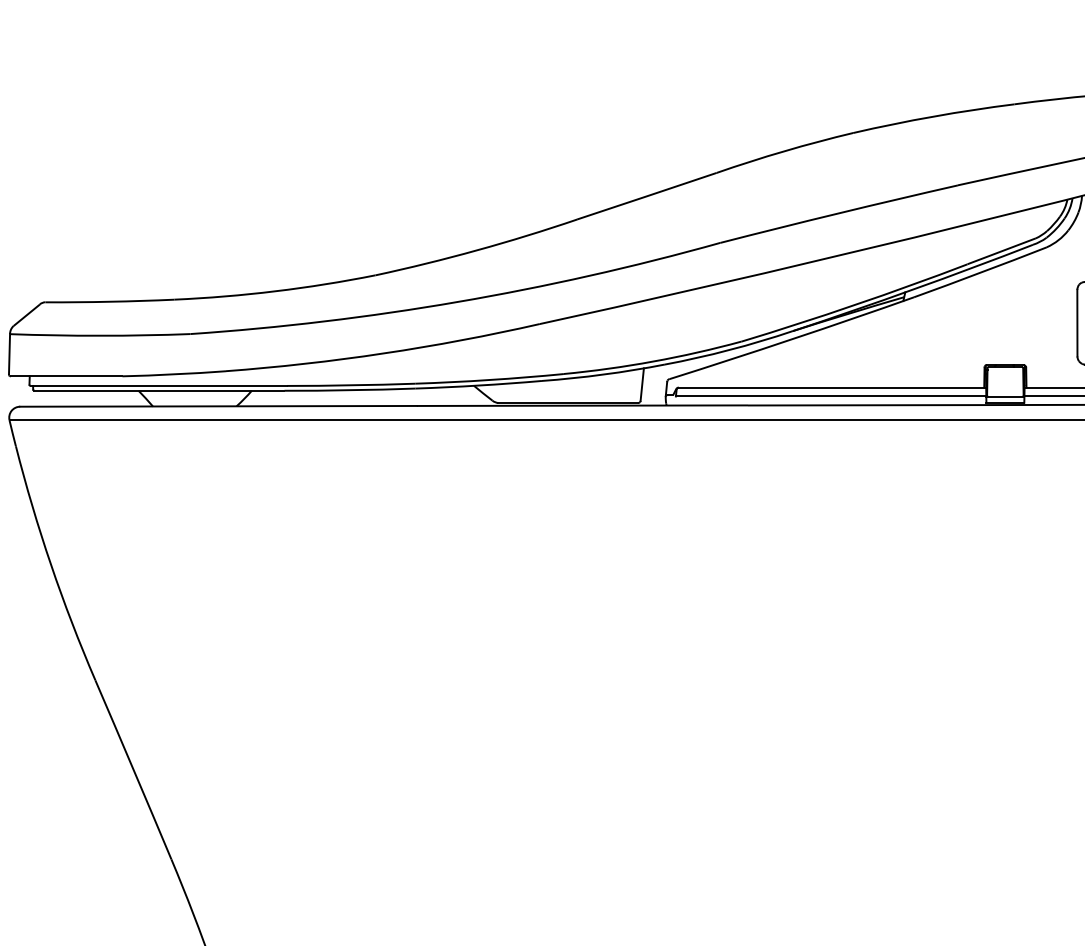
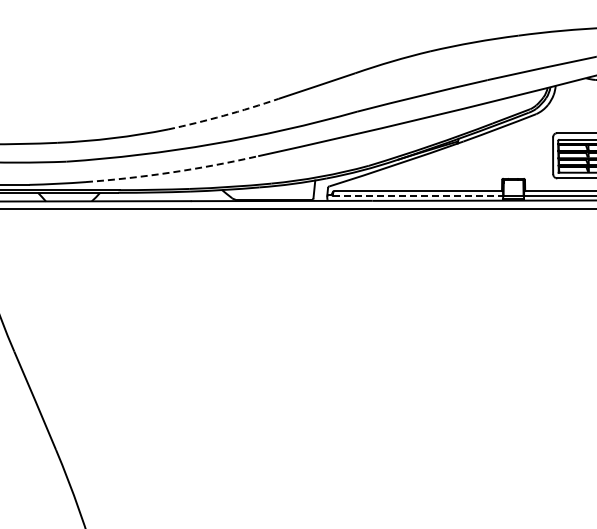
arc: (476, 249) -> (223, 115), solid -> dashed
arc: (383, 353) -> (172, 172), solid -> dashed
line: (832, 395) -> (418, 195), solid -> dashed

